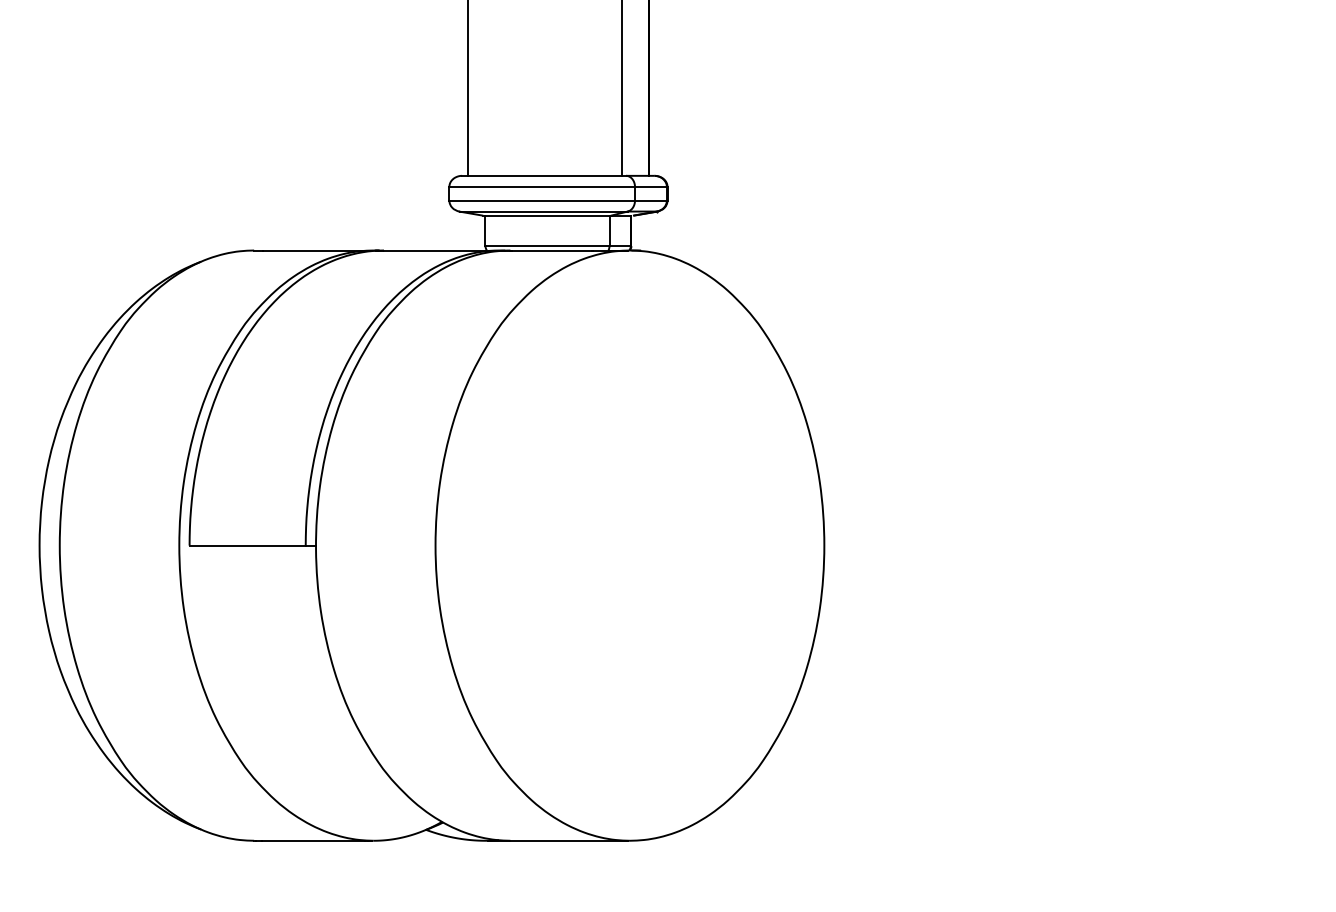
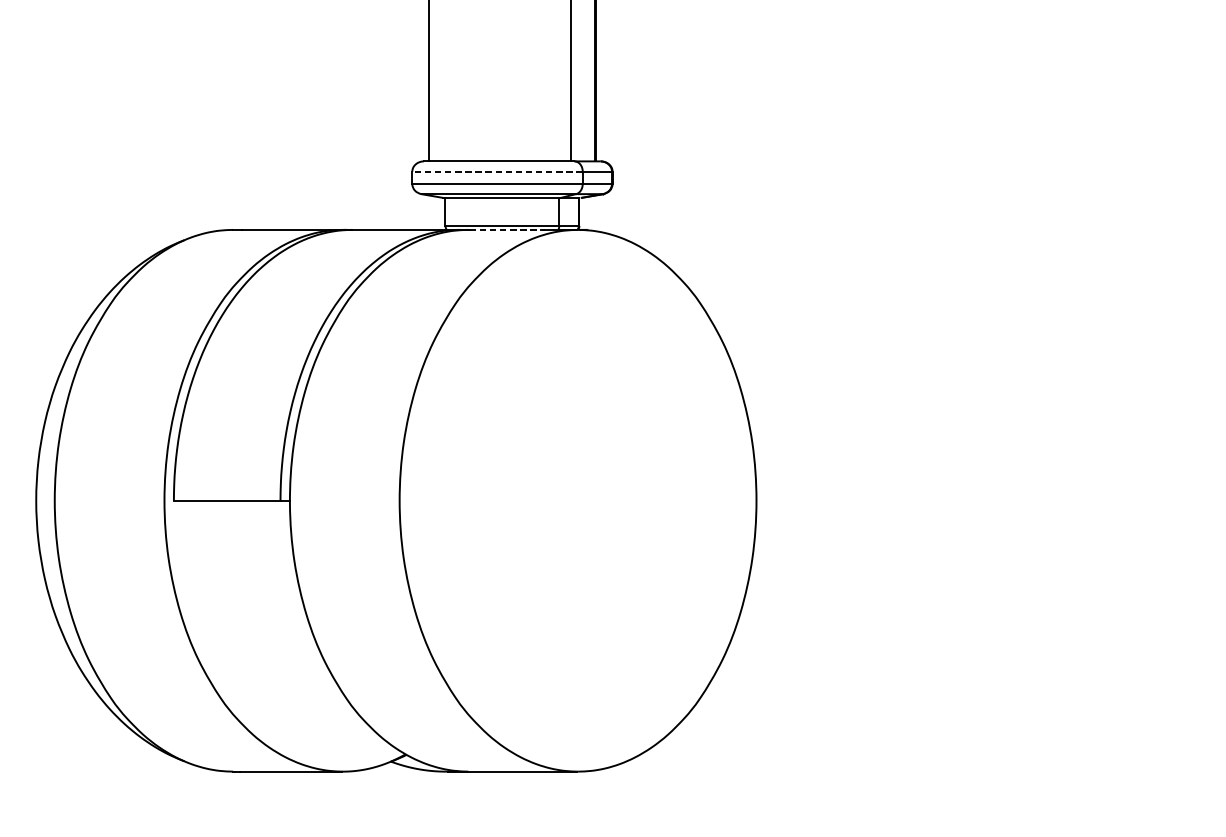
line: (542, 187) -> (497, 172), solid -> dashed
line: (552, 250) -> (506, 229), solid -> dashed

